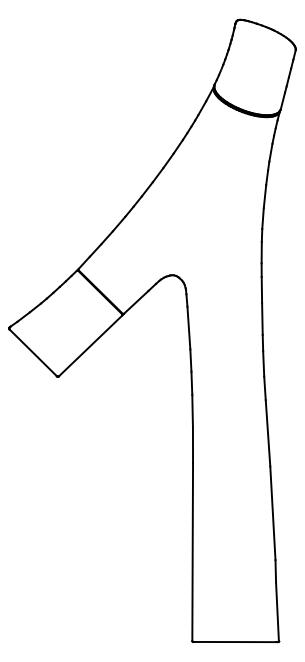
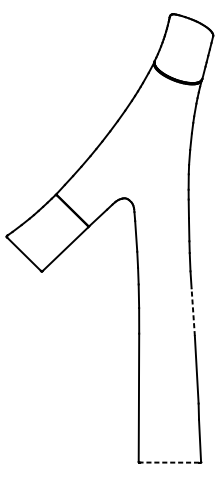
line: (267, 432) -> (192, 311), solid -> dashed
line: (235, 642) -> (169, 462), solid -> dashed

